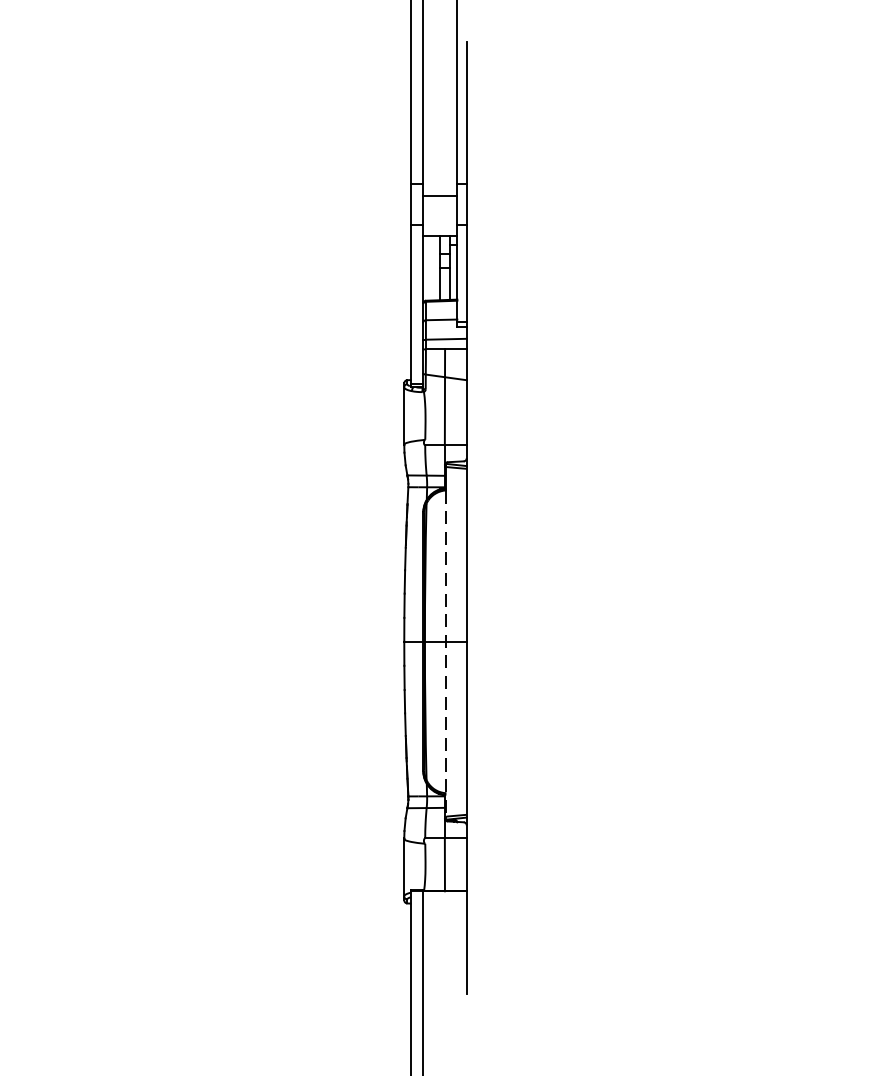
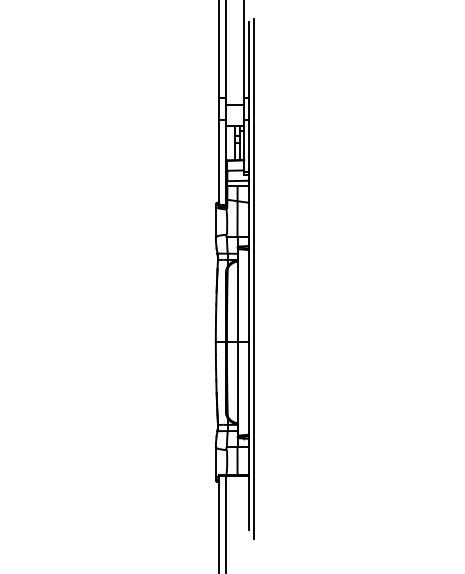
line: (476, 522) -> (254, 278), added
line: (446, 655) -> (238, 349), dashed -> solid

